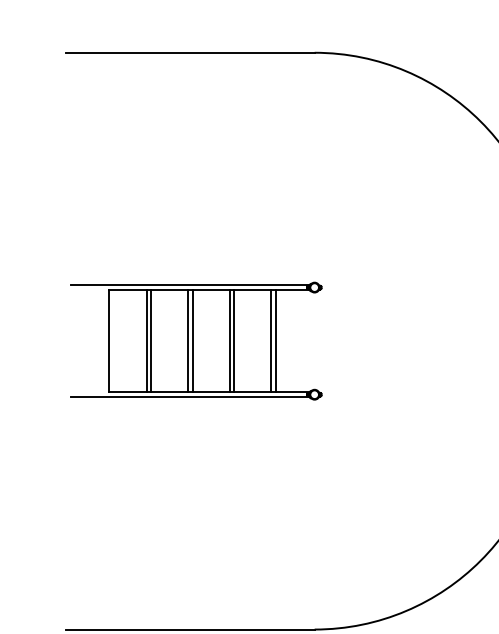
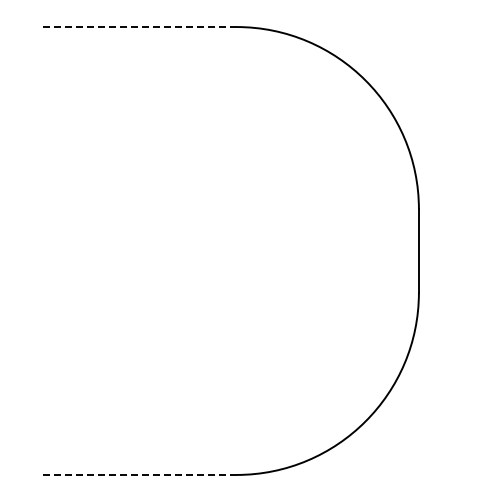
line: (190, 53) -> (140, 27), solid -> dashed
part: (196, 340) -> (144, 250), removed
line: (190, 628) -> (140, 474), solid -> dashed

